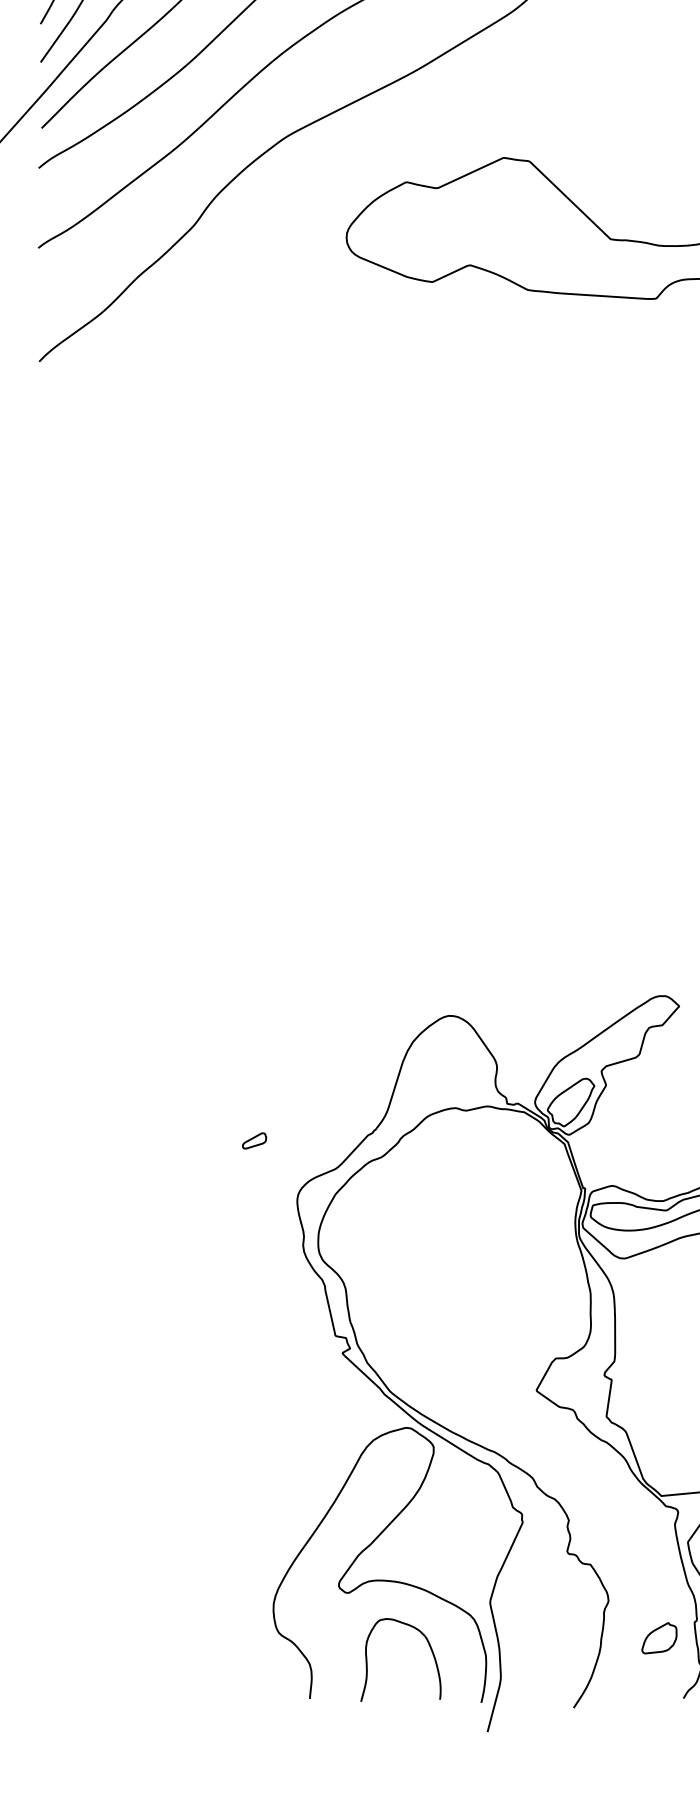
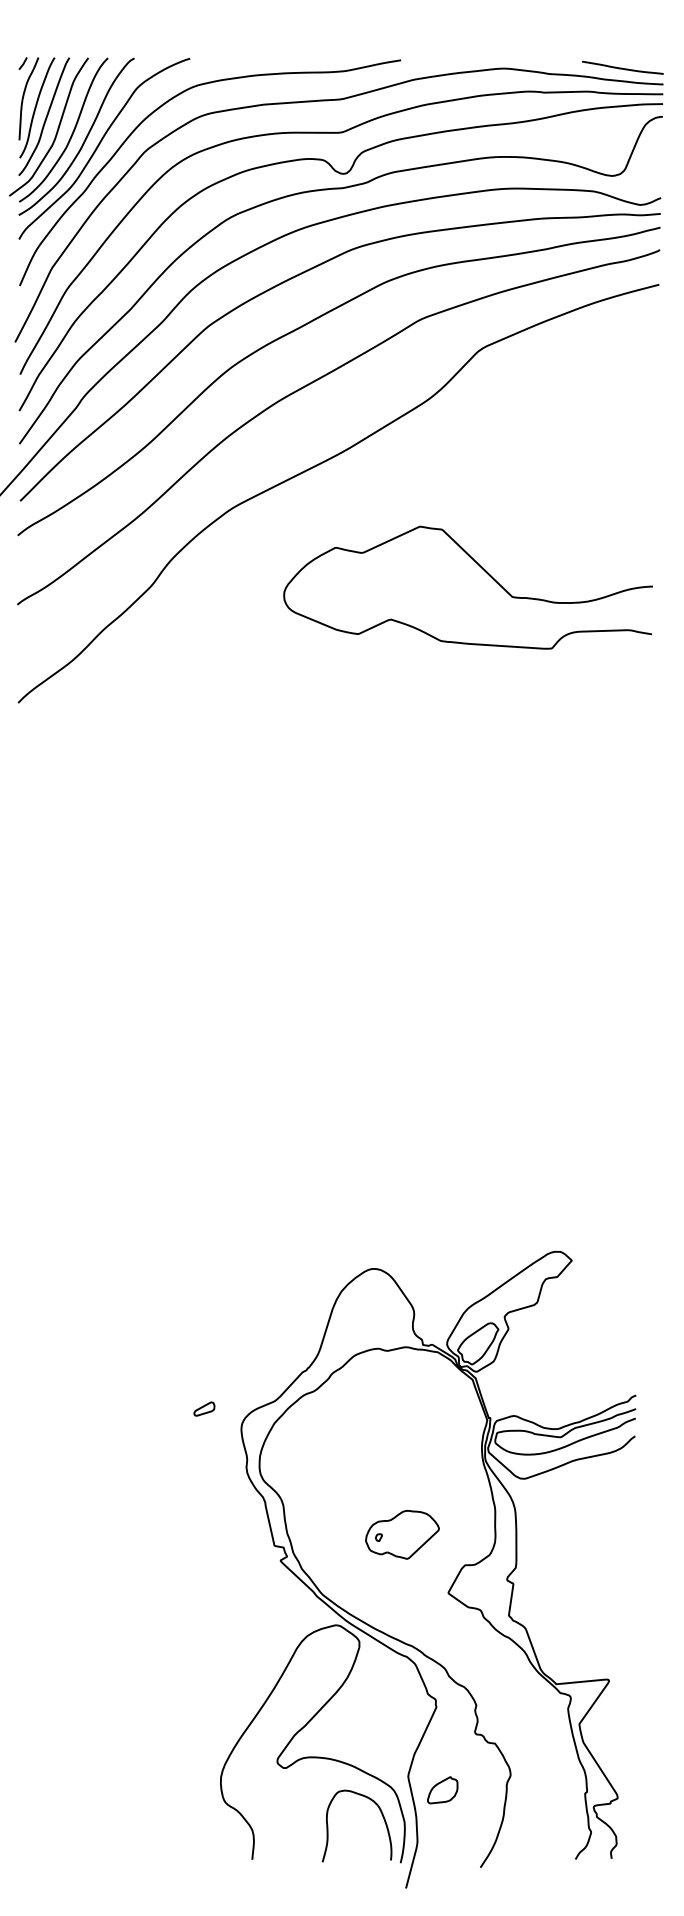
part: (254, 1140) -> (204, 1408), moved
part: (483, 1322) -> (402, 1534), added
part: (659, 1638) -> (442, 1790), moved
part: (430, 1650) -> (382, 1817), moved

